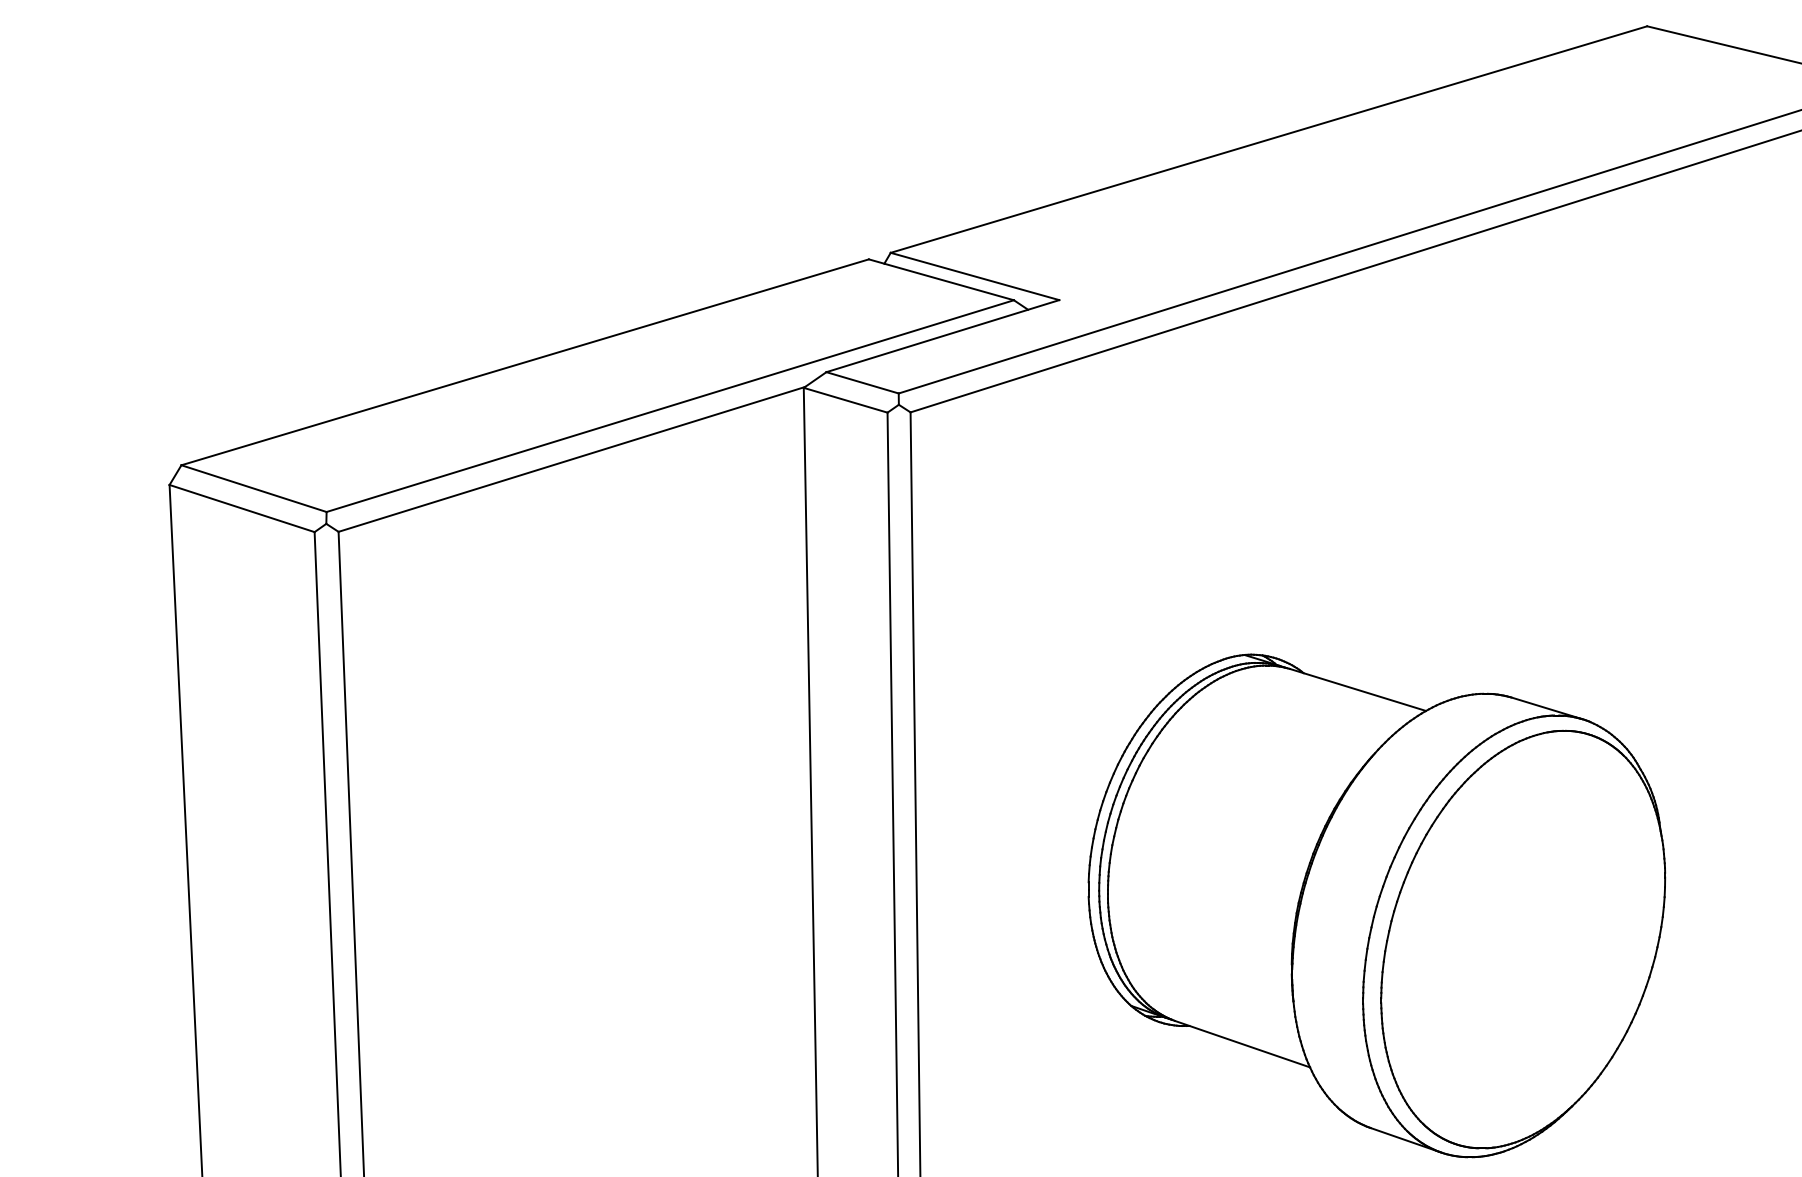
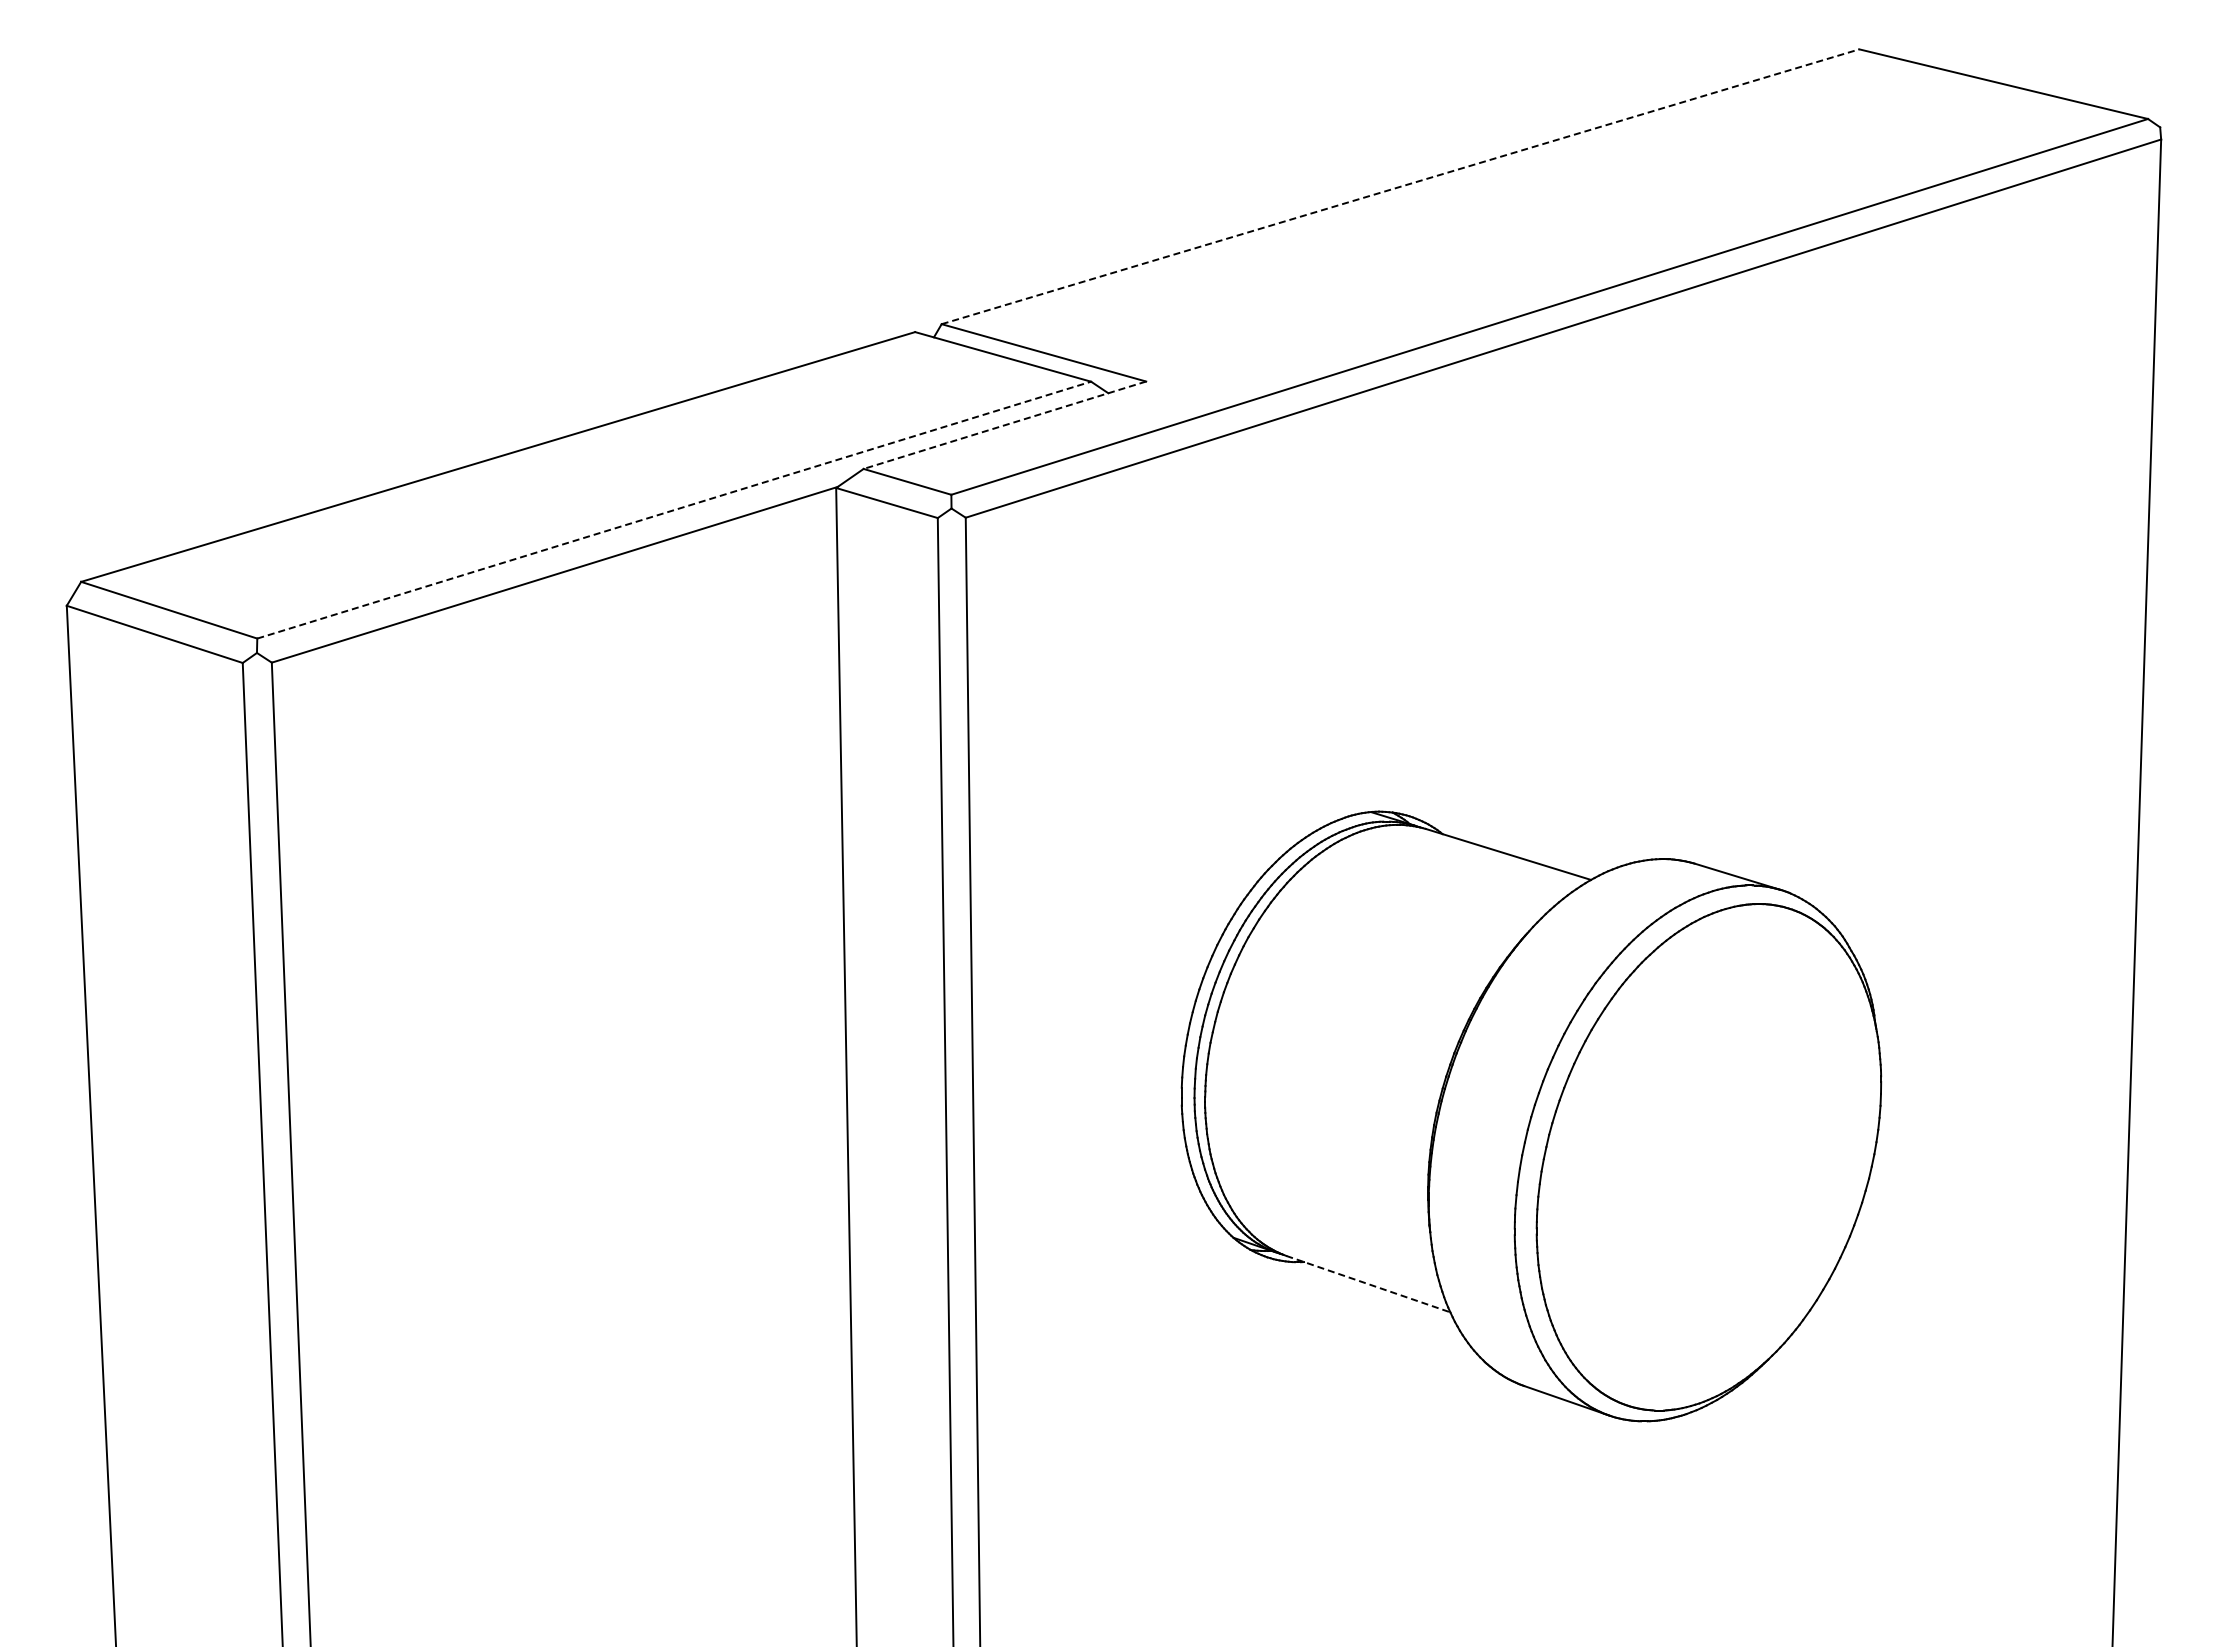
line: (1268, 139) -> (1400, 186), solid -> dashed
line: (942, 336) -> (1004, 425), solid -> dashed
line: (670, 406) -> (674, 510), solid -> dashed
line: (1242, 1044) -> (1368, 1284), solid -> dashed

